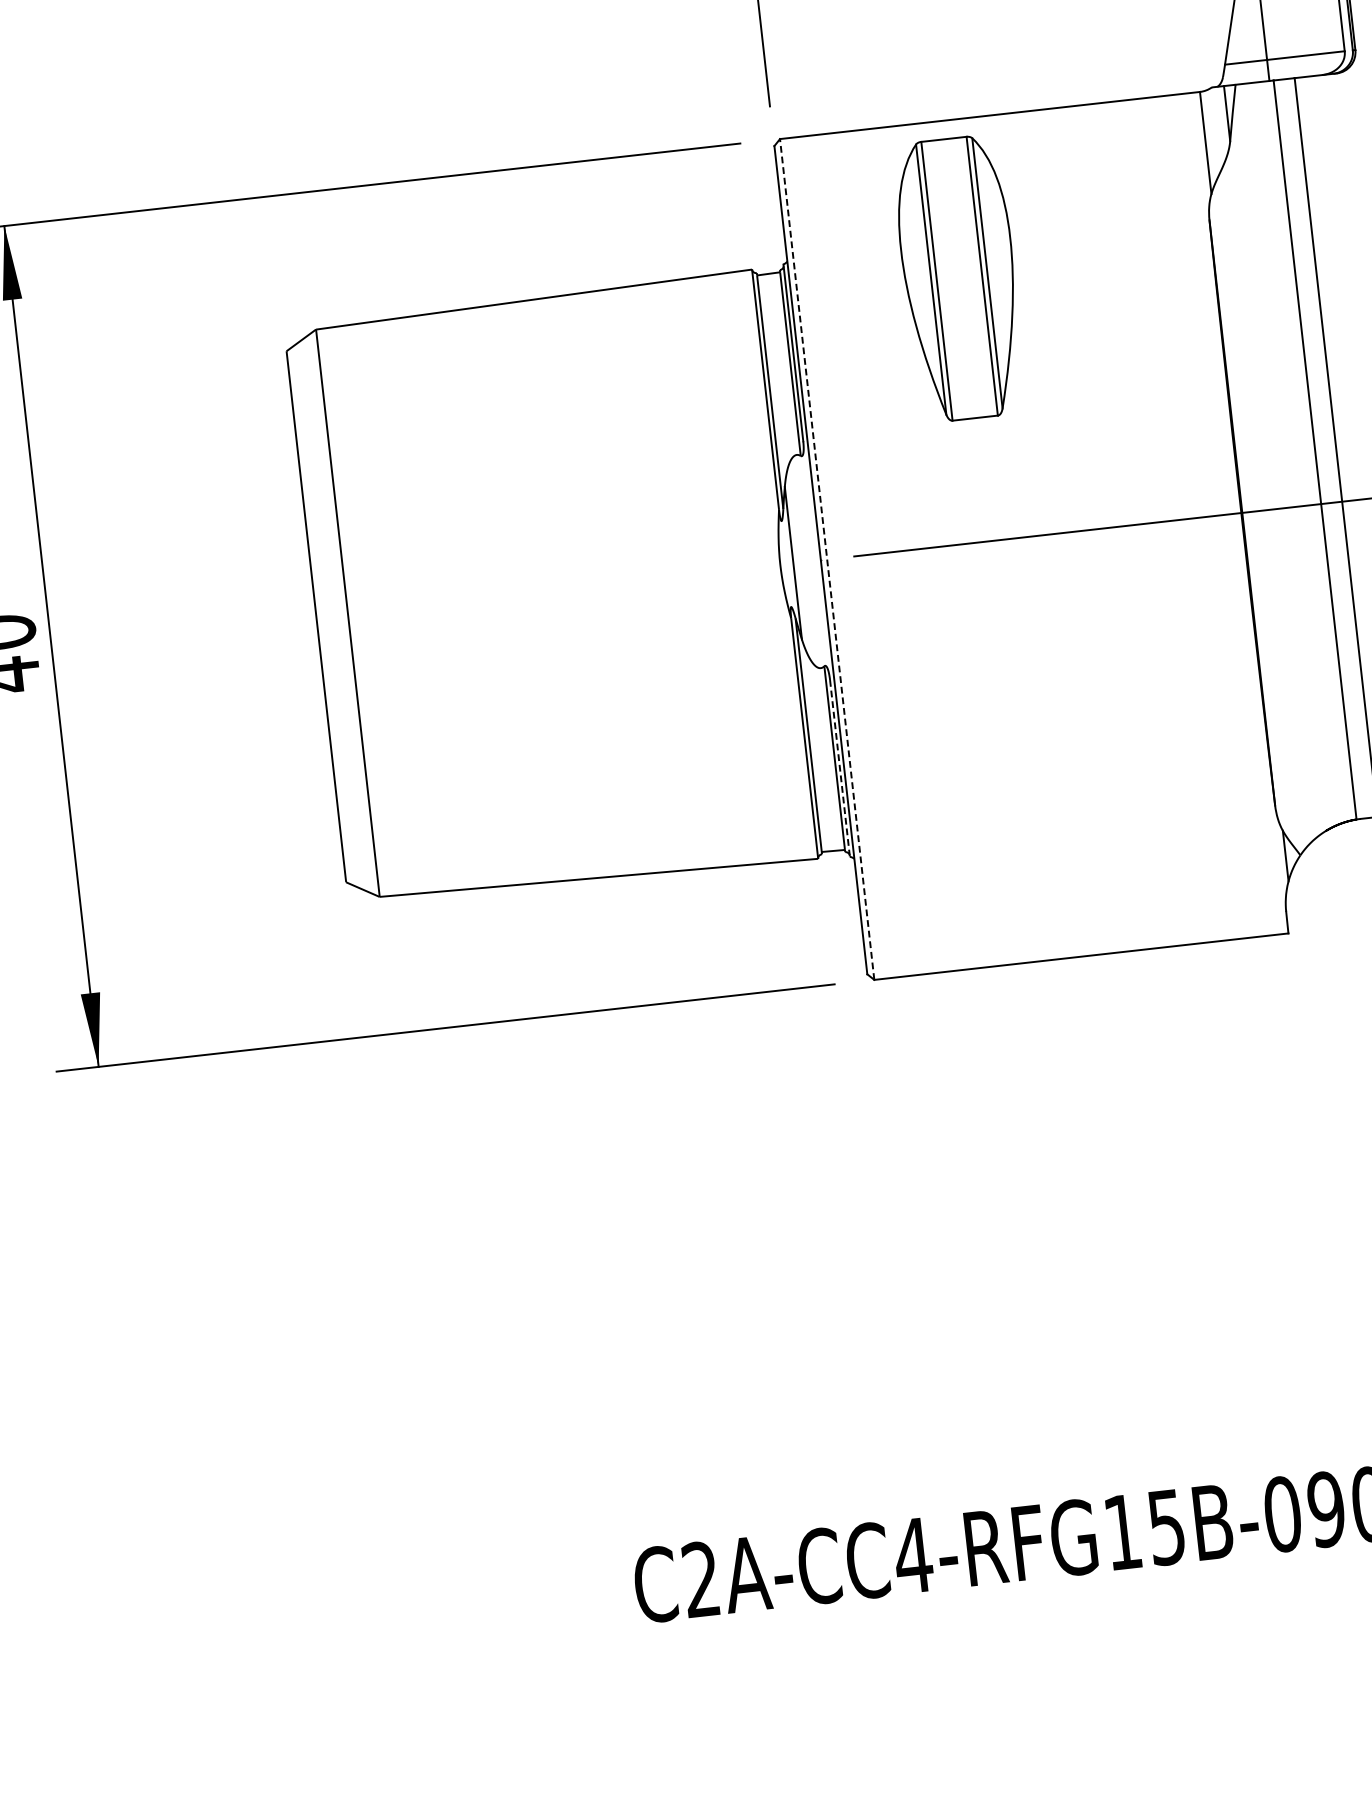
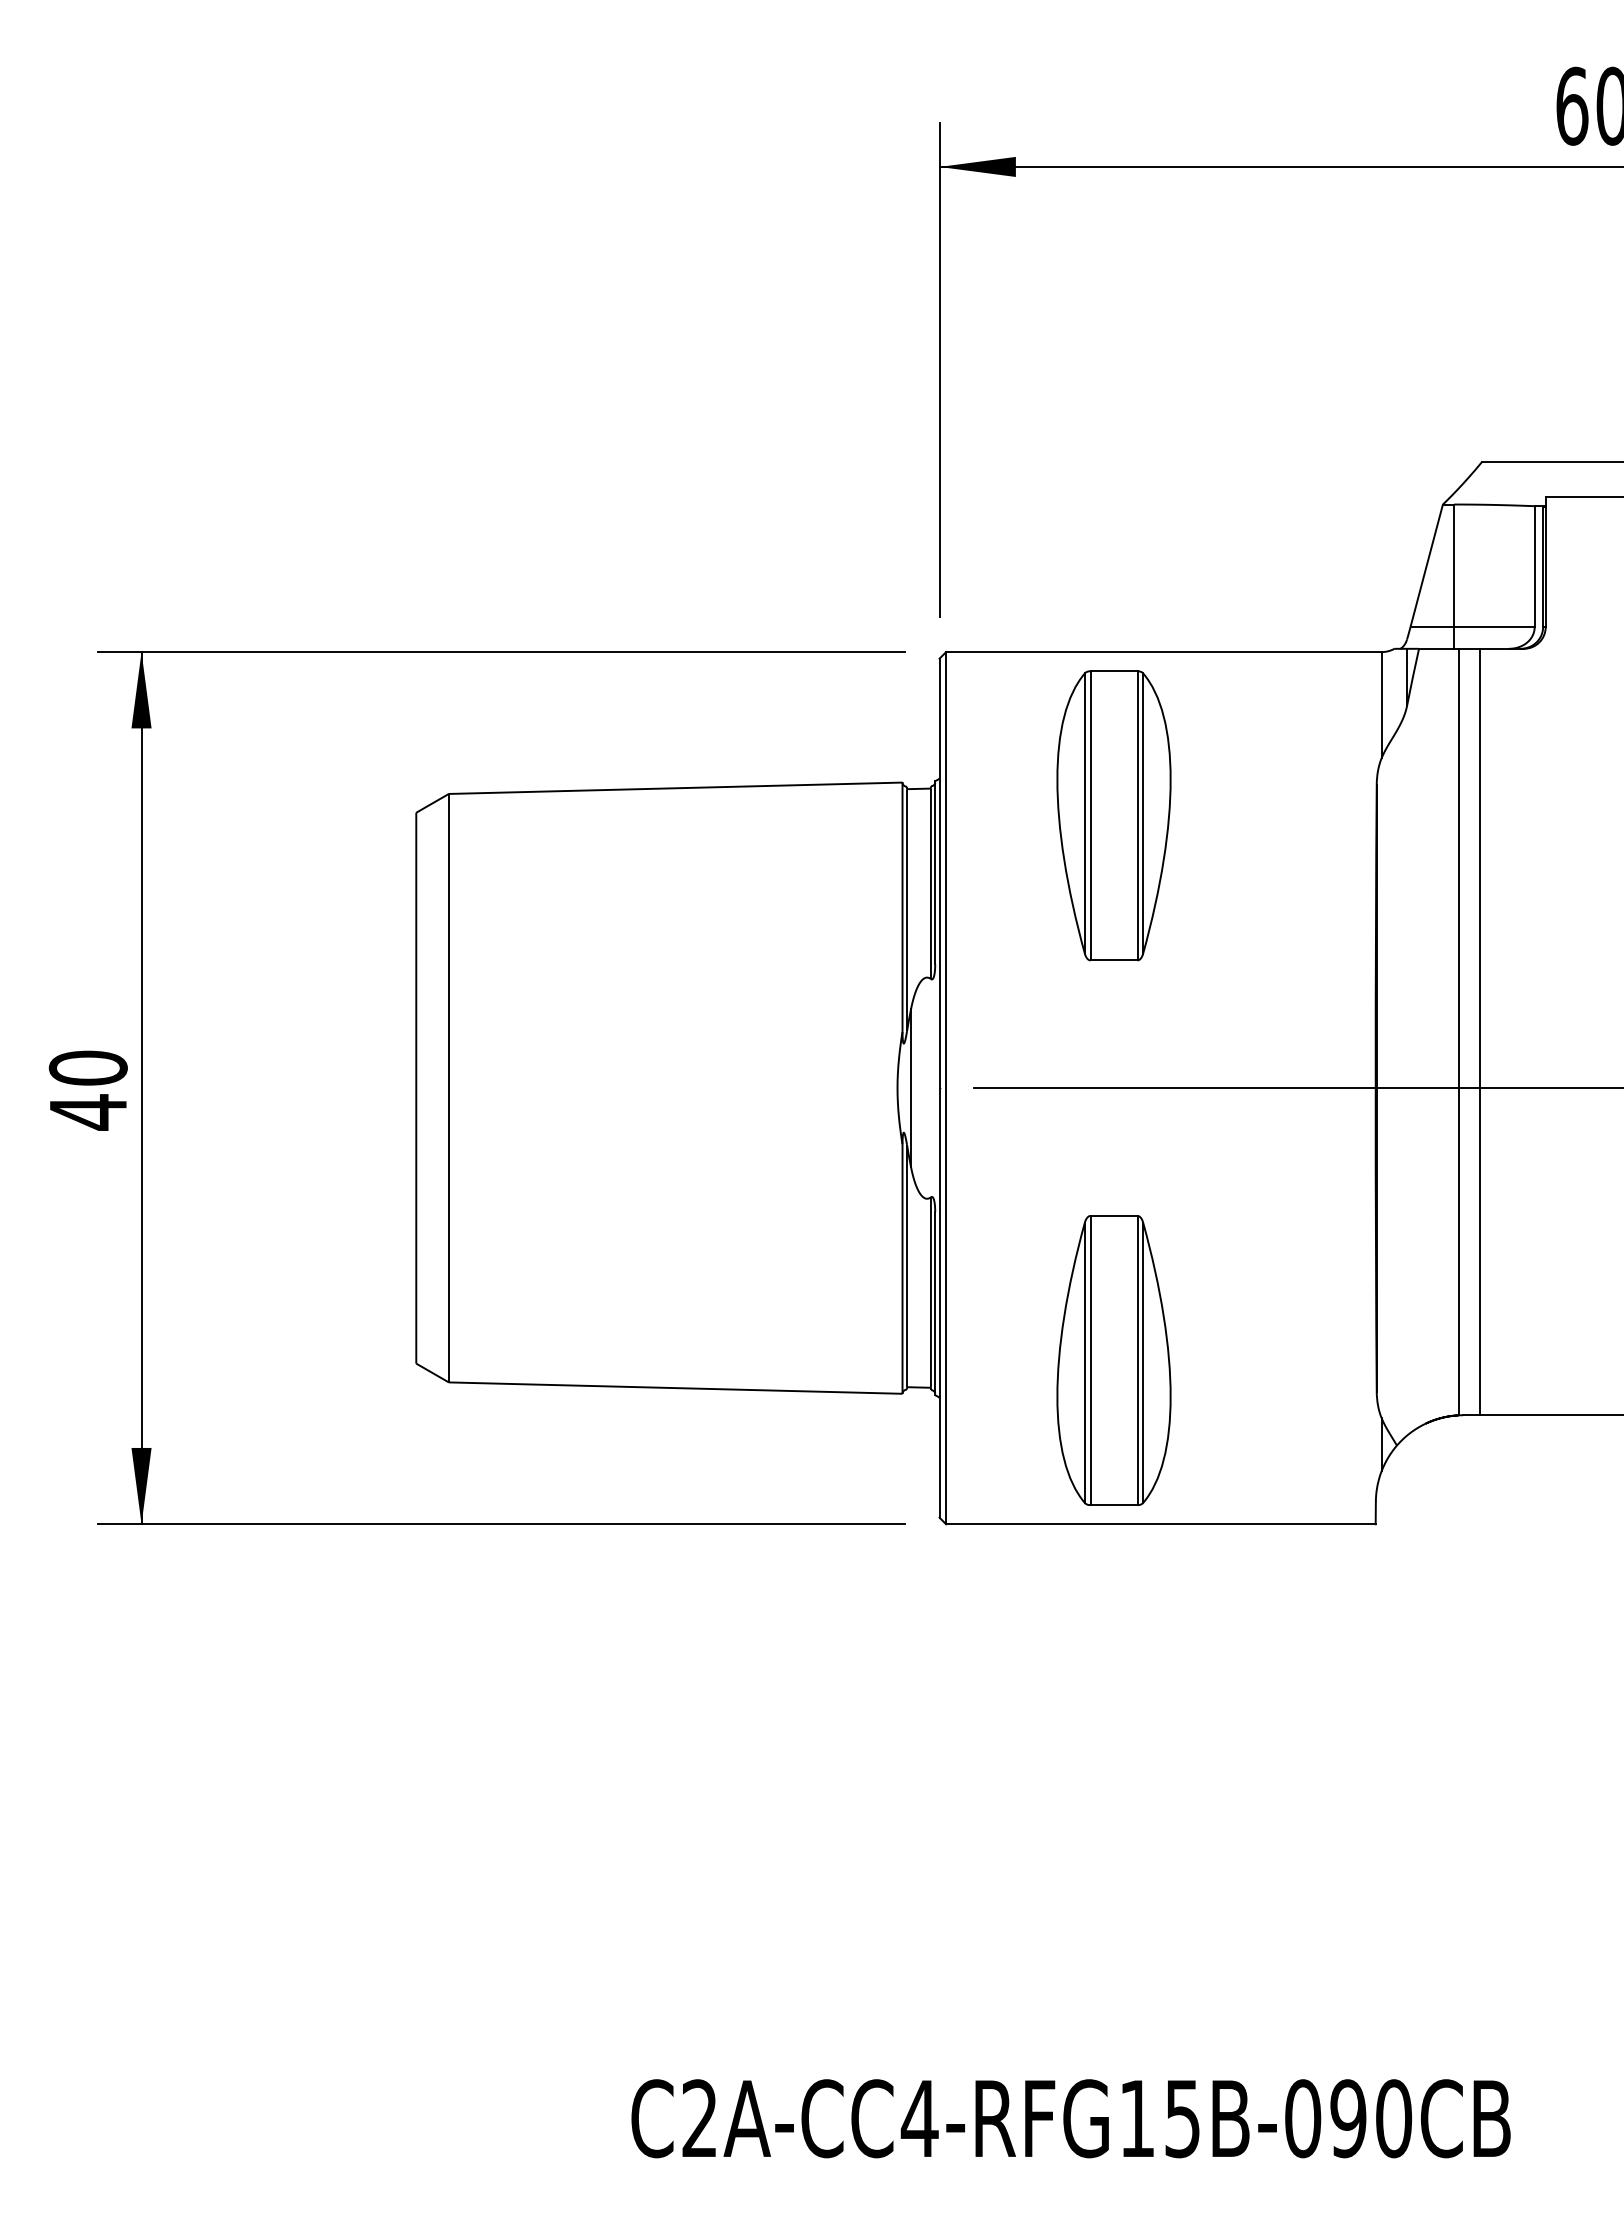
line: (827, 558) -> (946, 1087), dashed -> solid
line: (840, 768) -> (935, 1303), dashed -> solid
part: (1017, 803) -> (1113, 1360), added

